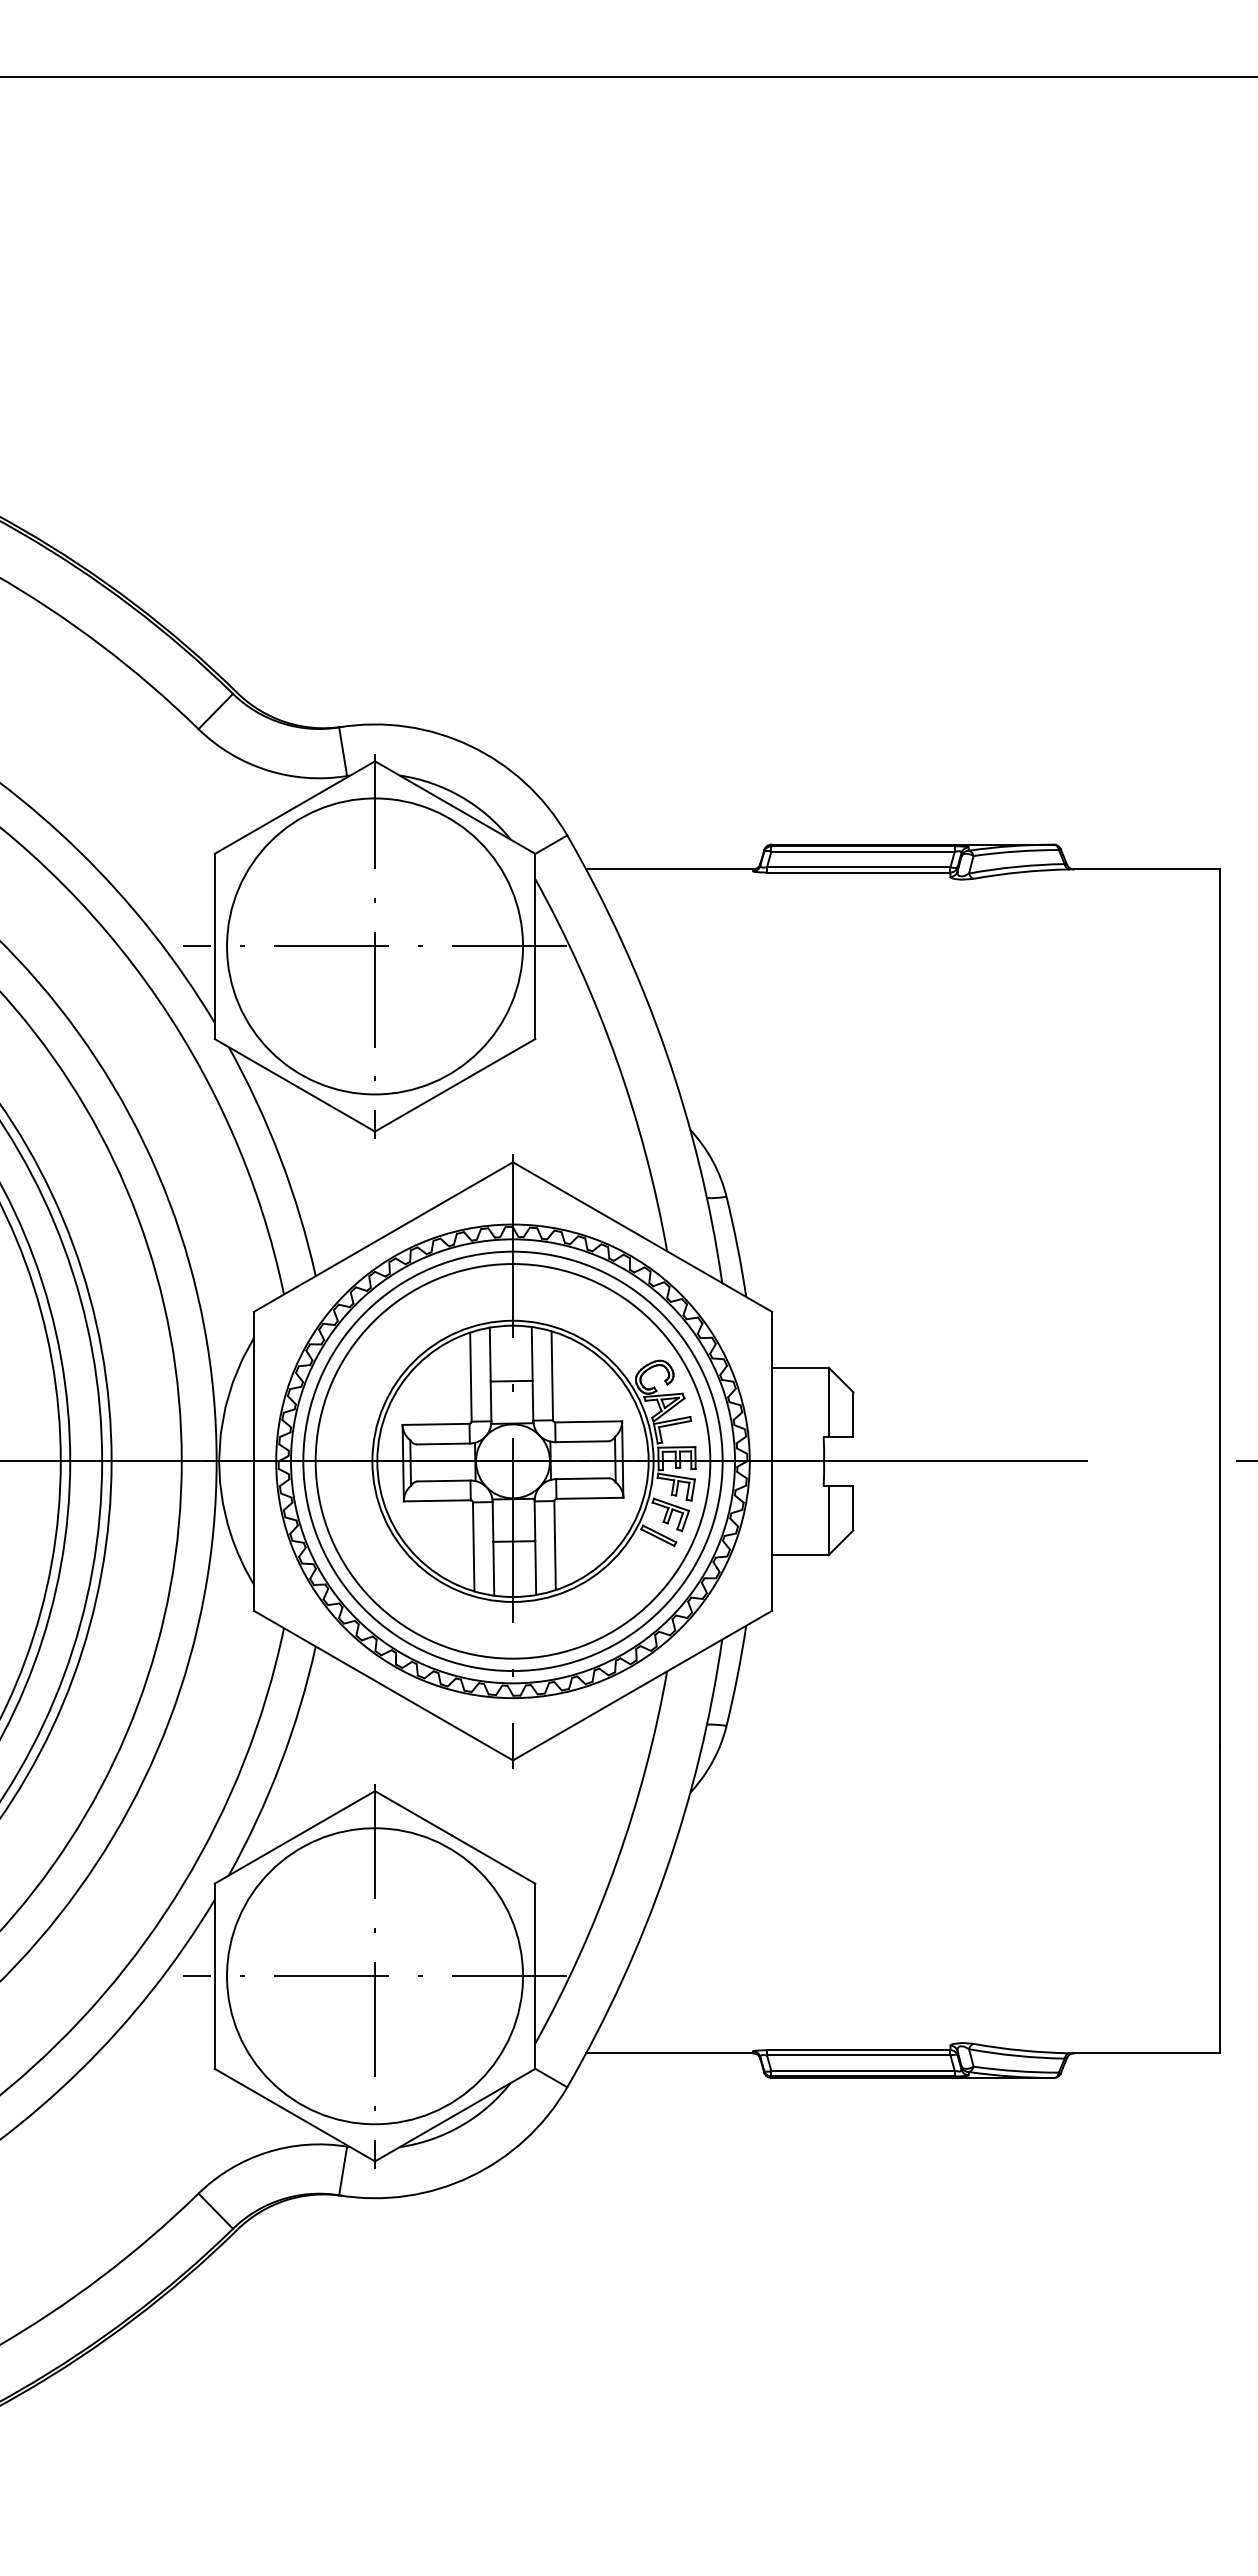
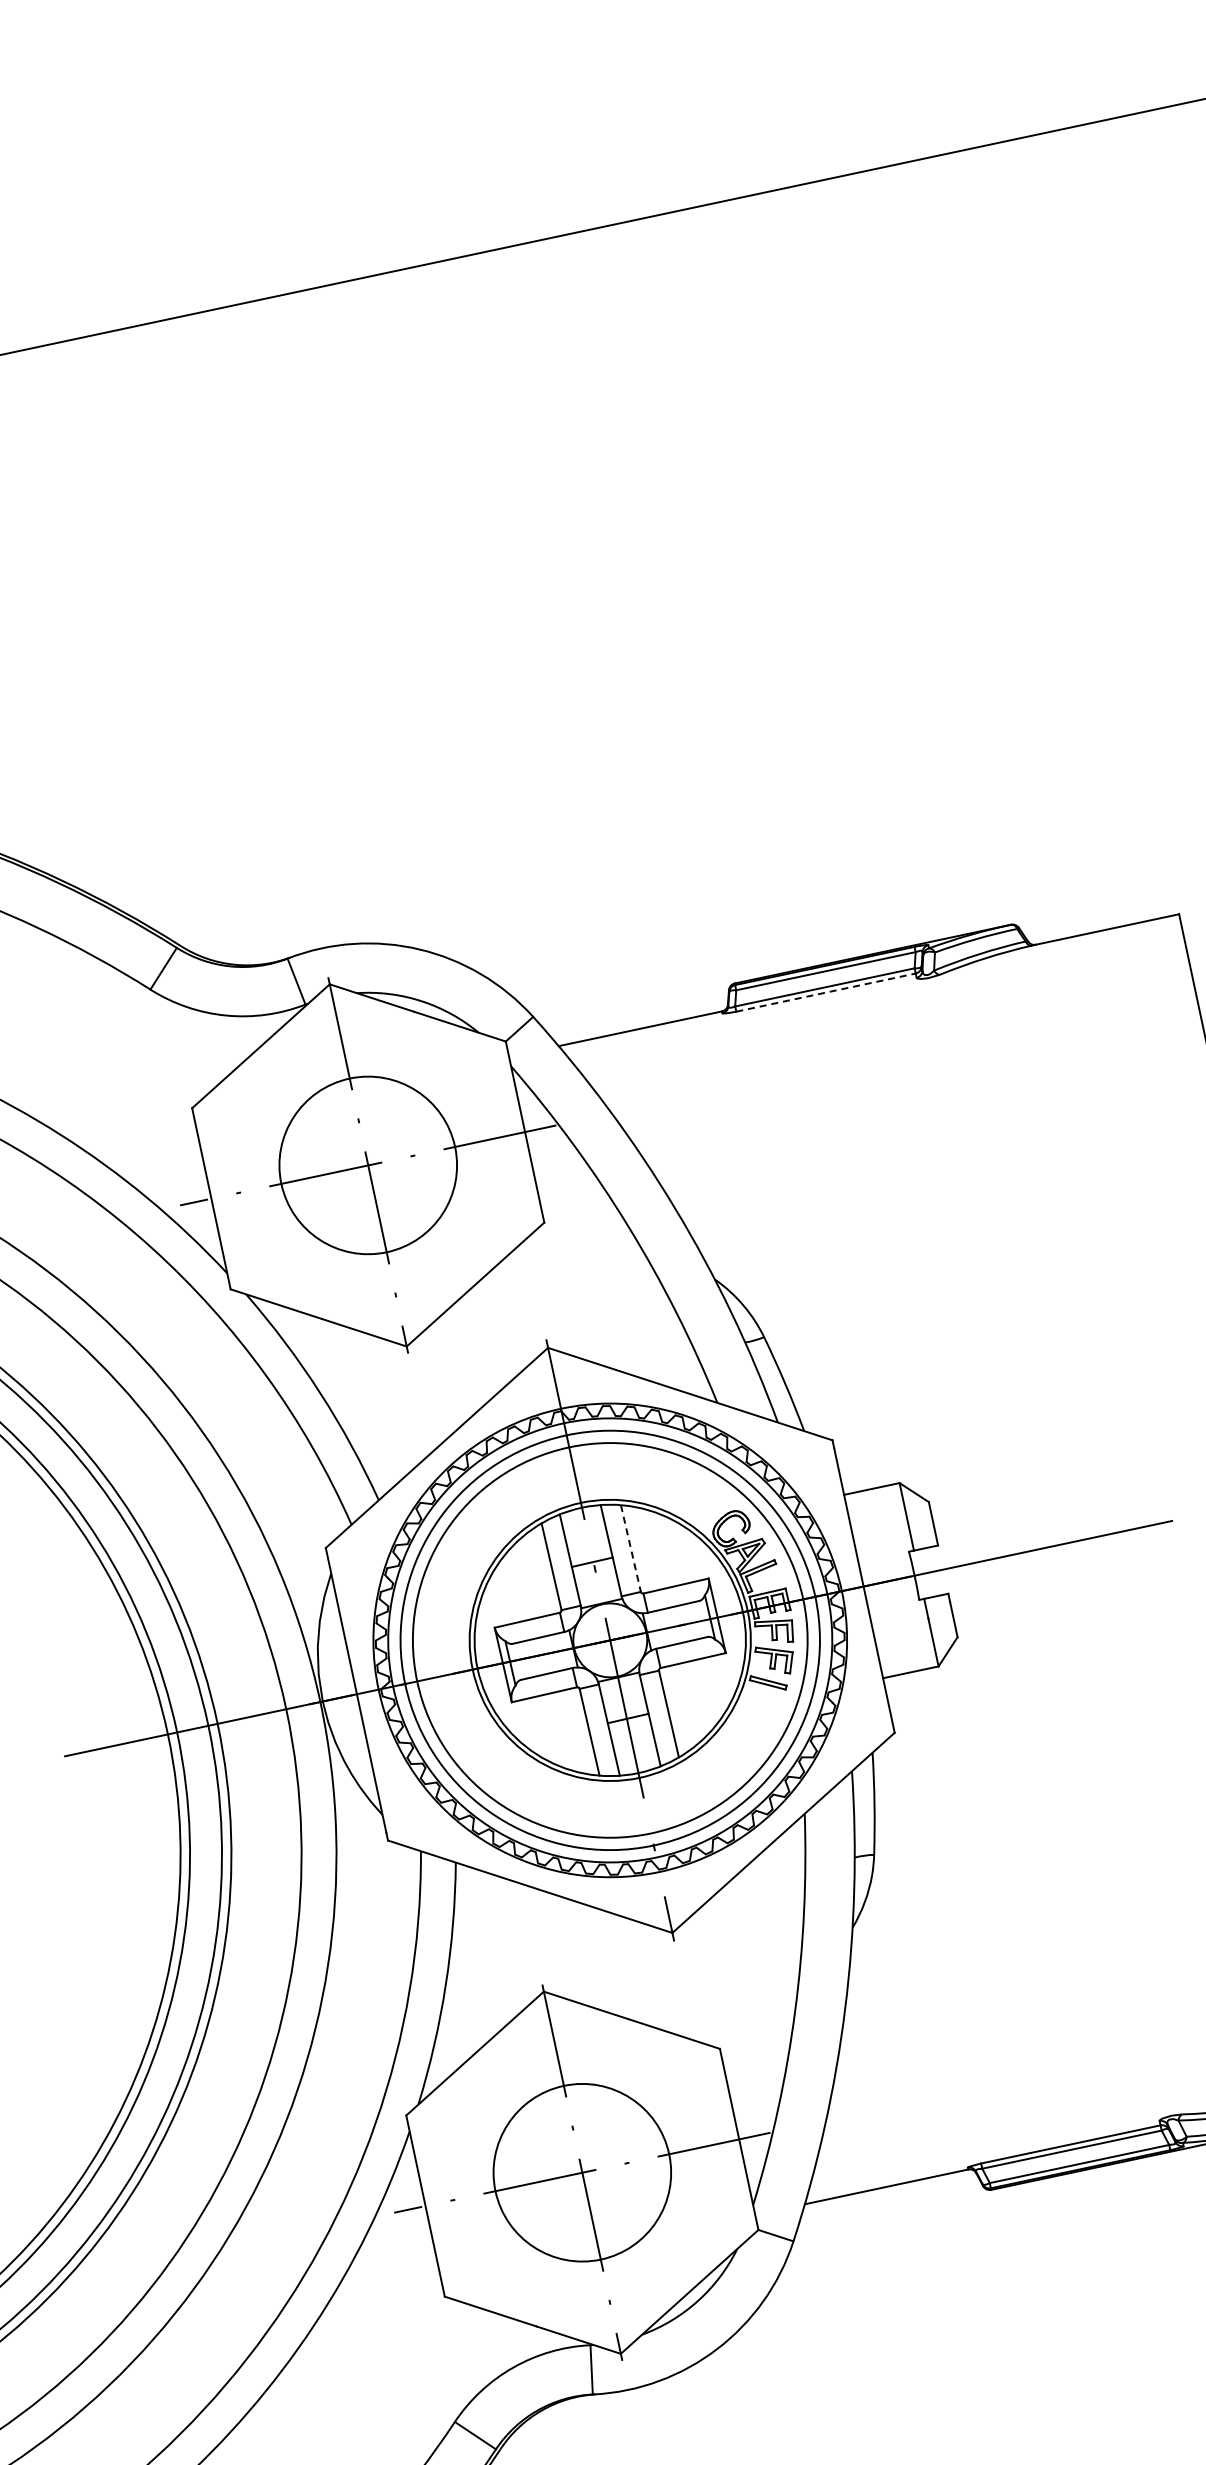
line: (858, 872) -> (825, 992), solid -> dashed
circle: (375, 946) -> (368, 1165), size x0.6
line: (552, 1375) -> (631, 1548), solid -> dashed
circle: (375, 1976) -> (582, 2172), size x0.6

